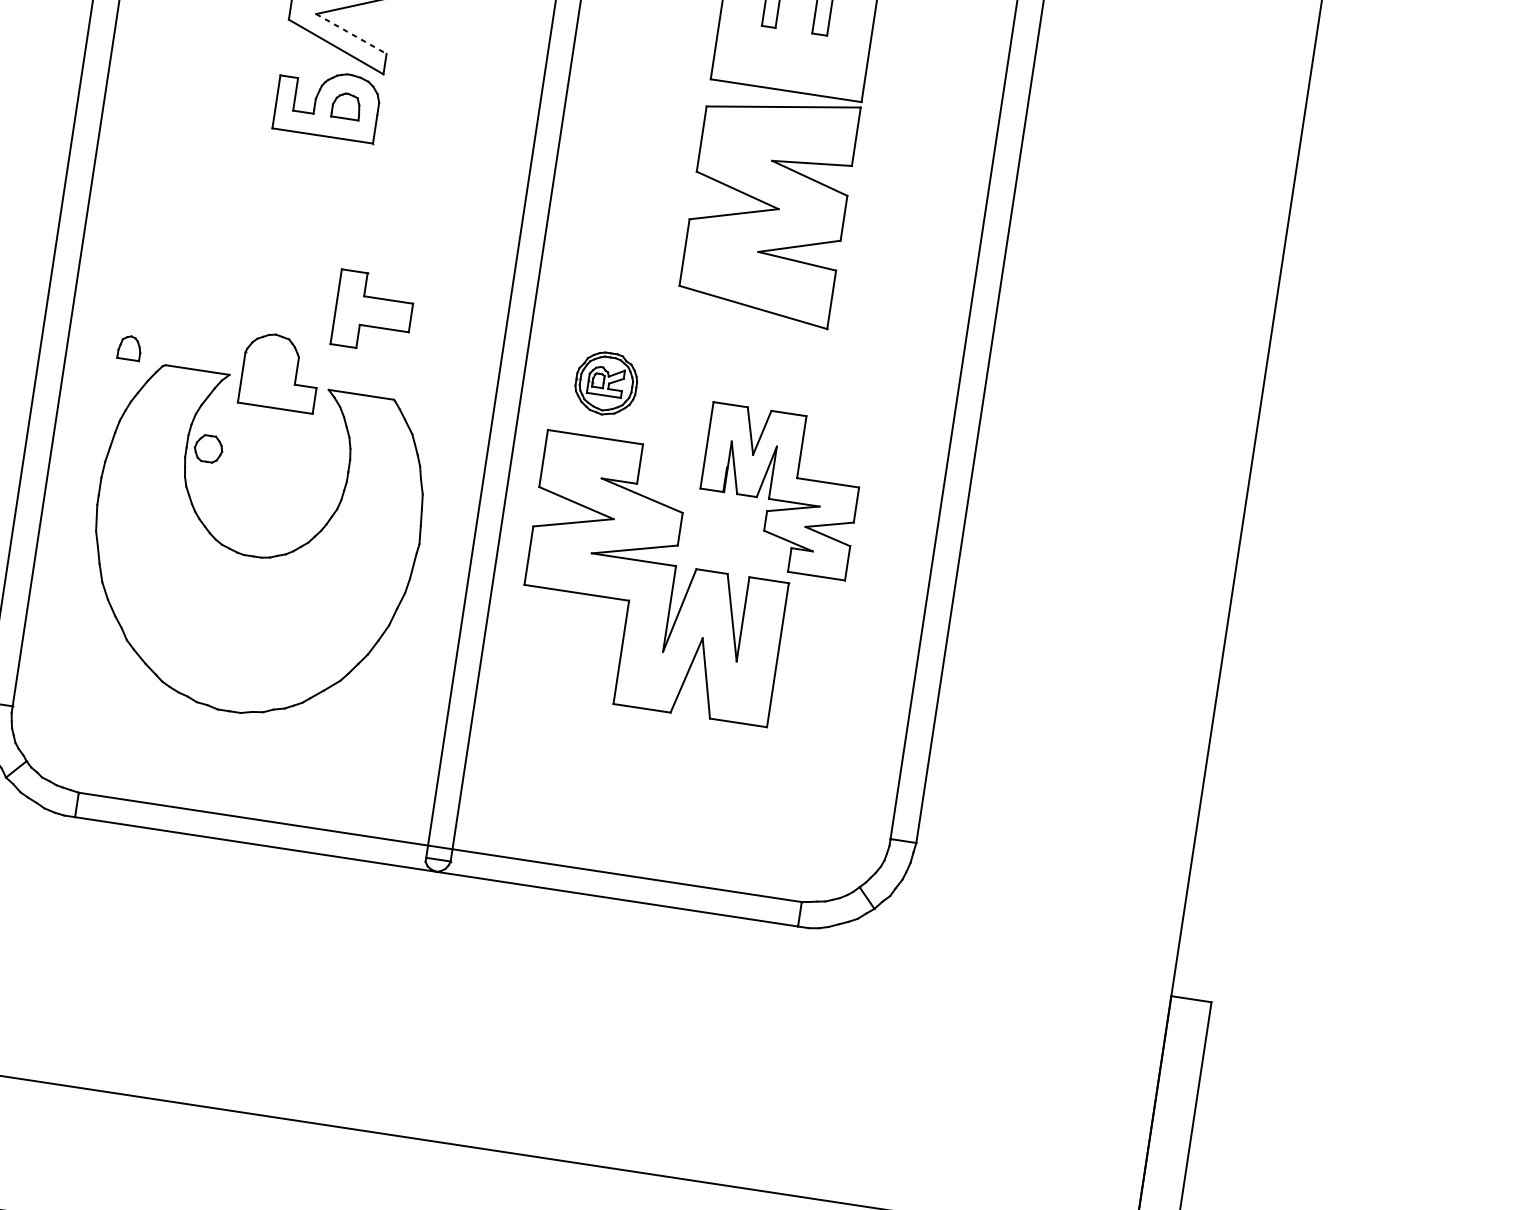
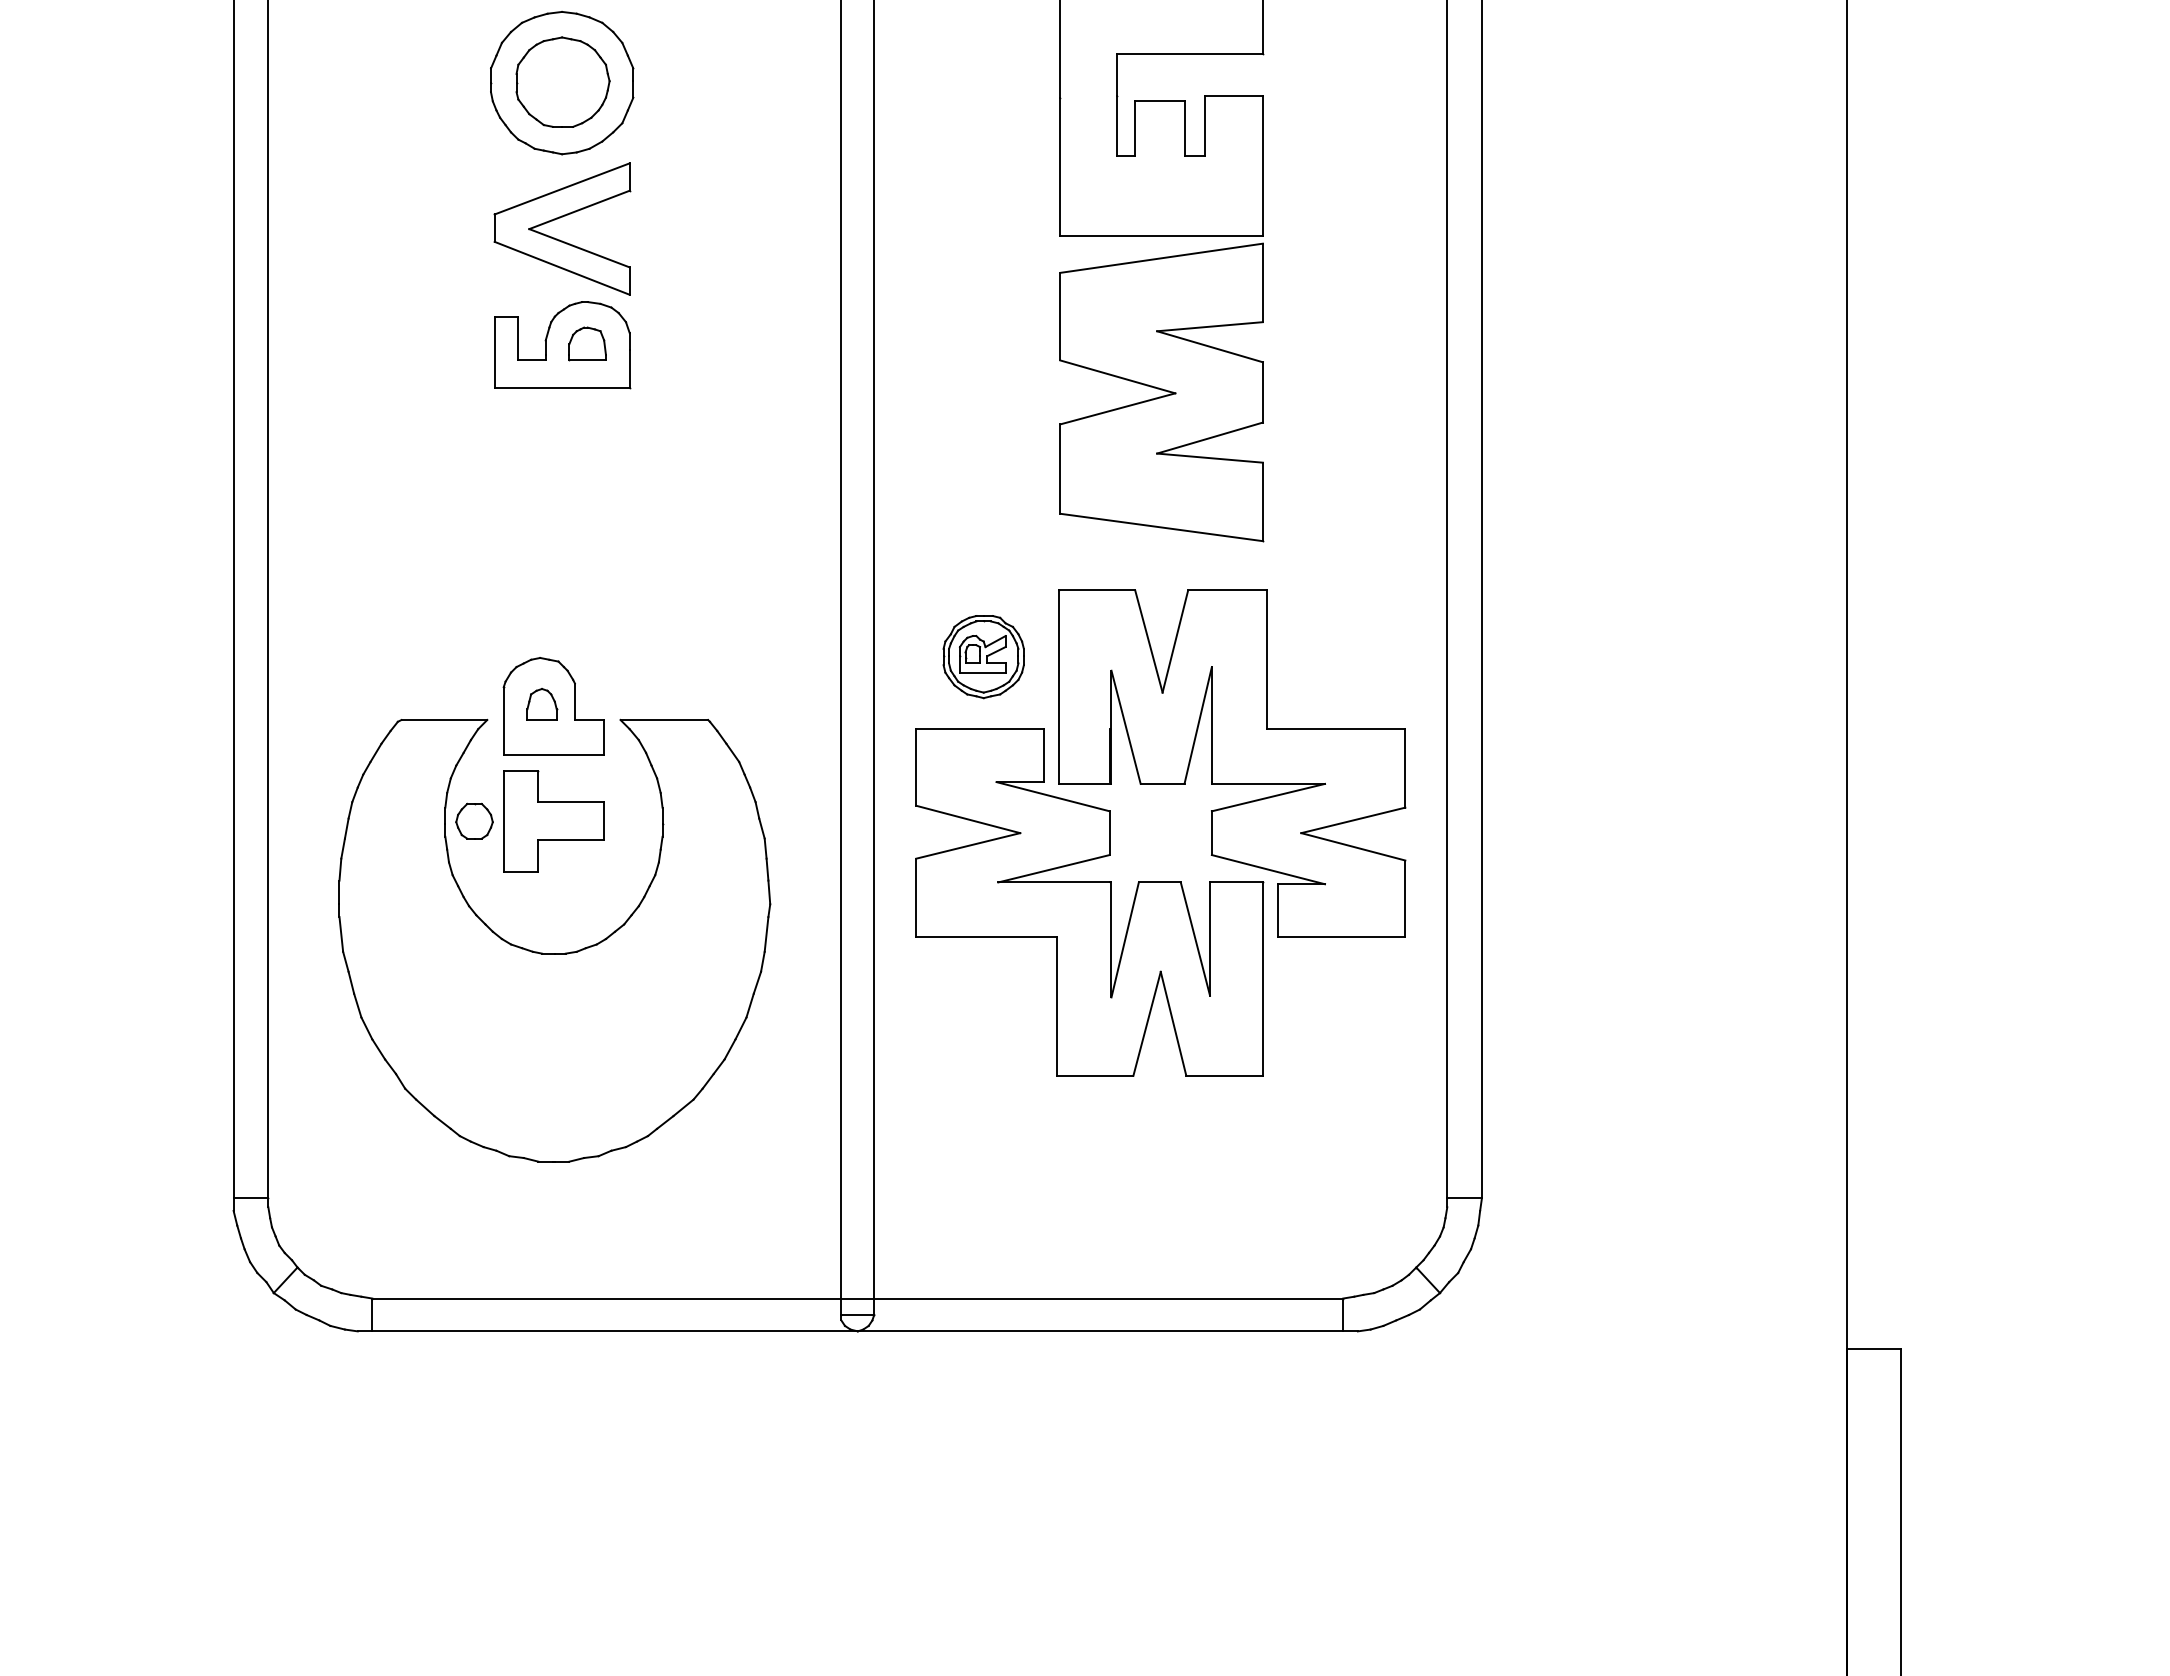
line: (351, 34) -> (579, 248), dashed -> solid
part: (373, 312) -> (553, 821), moved
part: (130, 348) -> (542, 704), moved
part: (779, 491) -> (1232, 763), size x1.67

